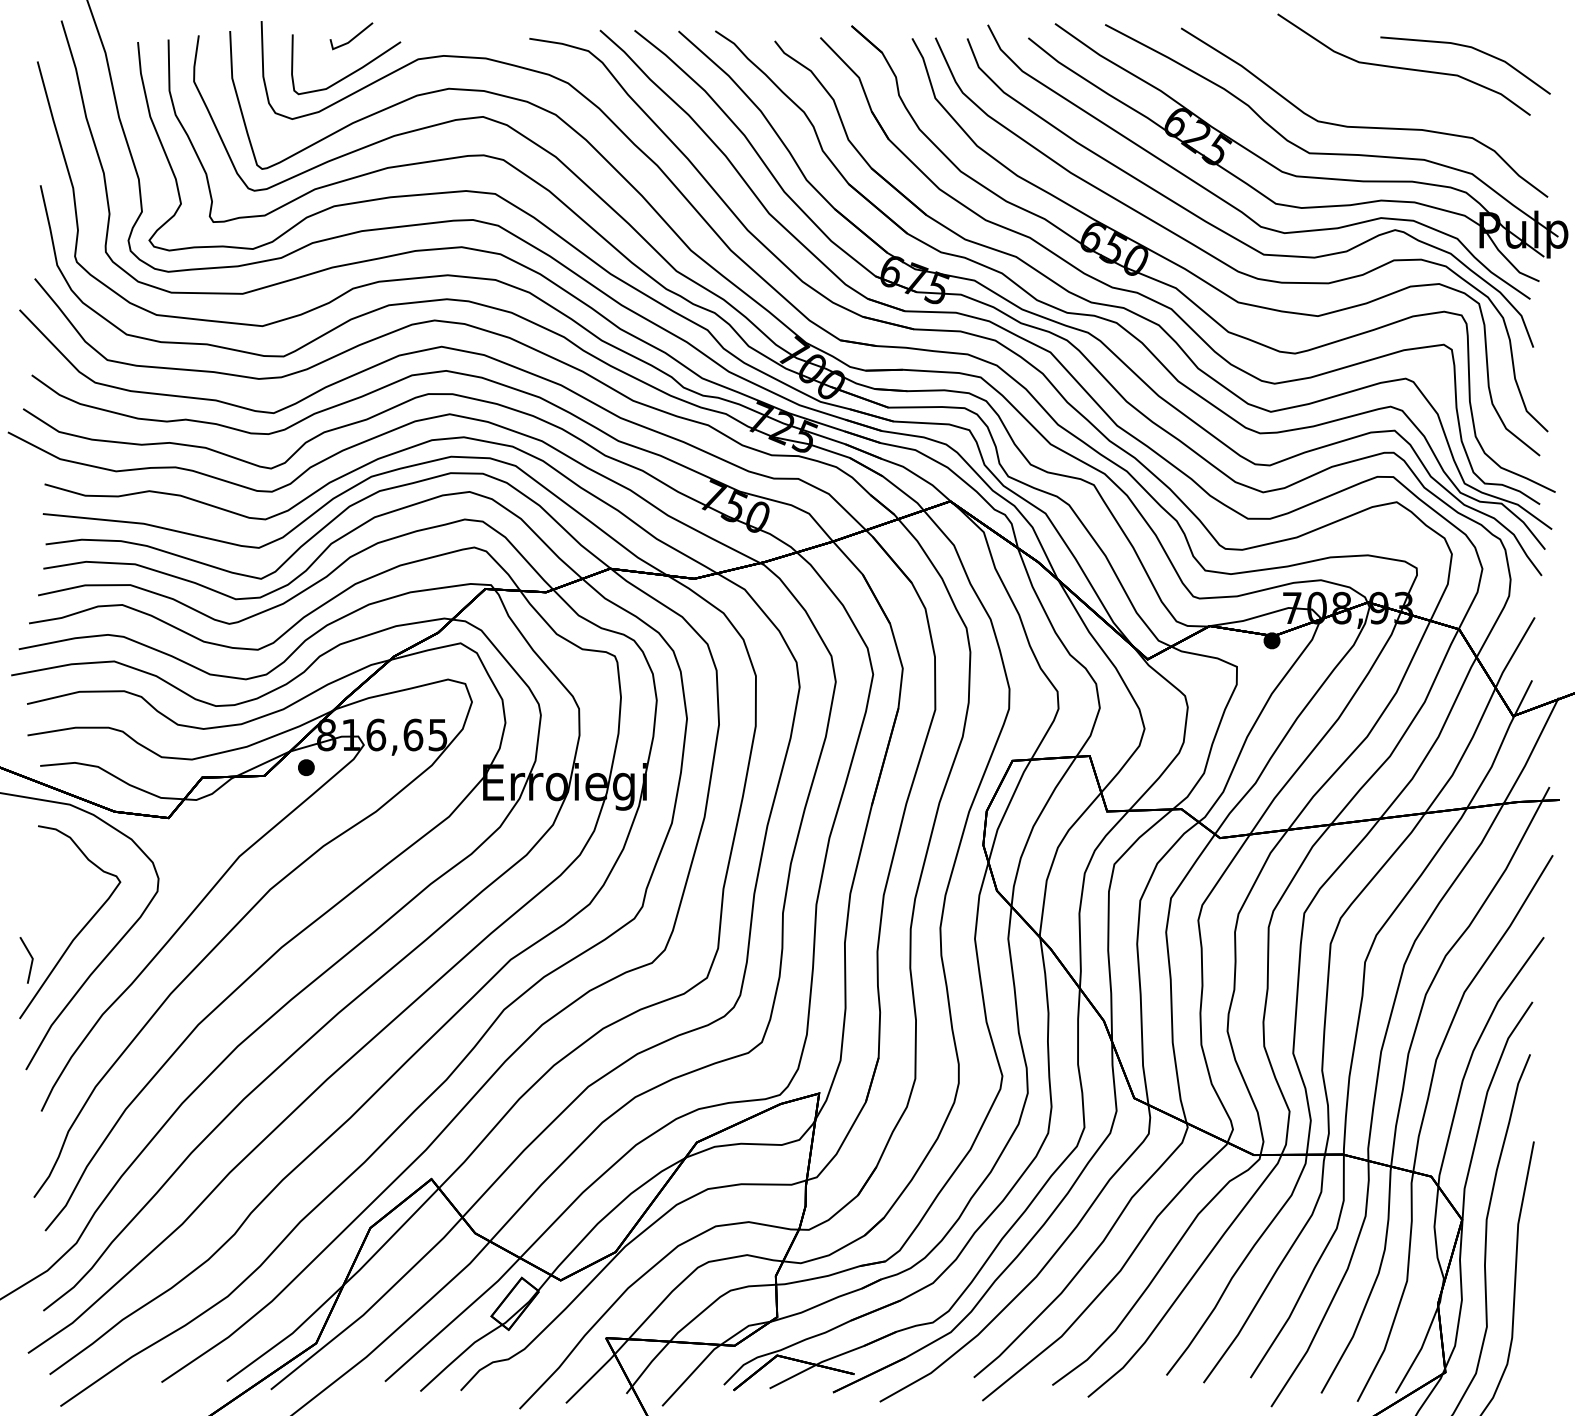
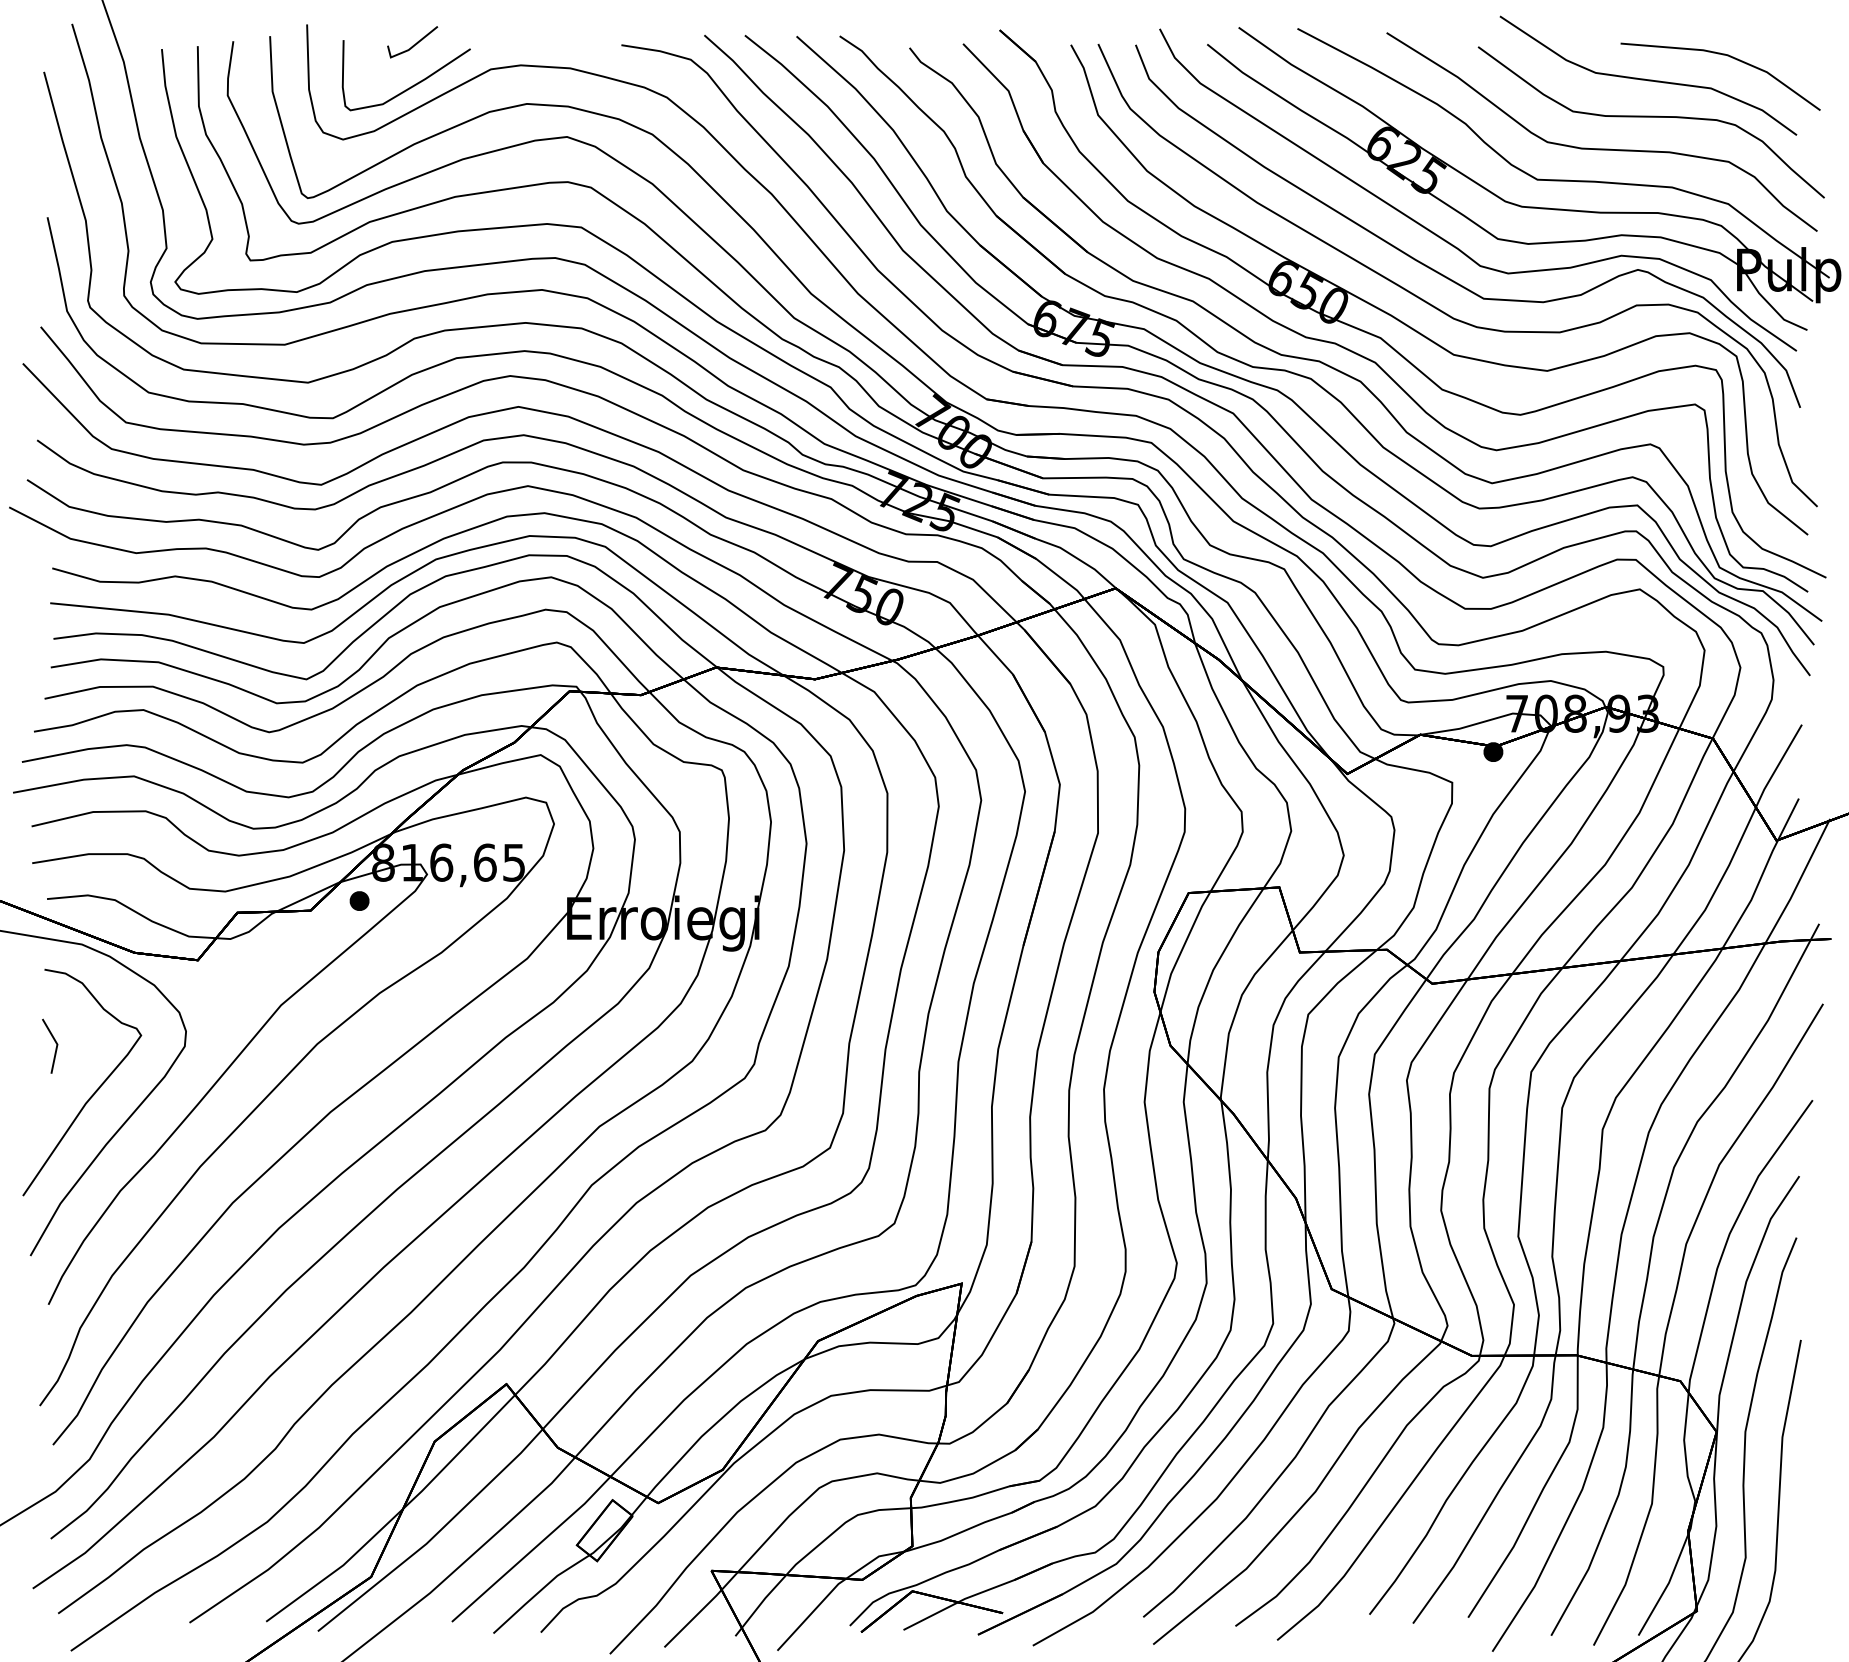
part: (1405, 104) -> (1650, 122), added
part: (26, 959) -> (50, 1045), moved

